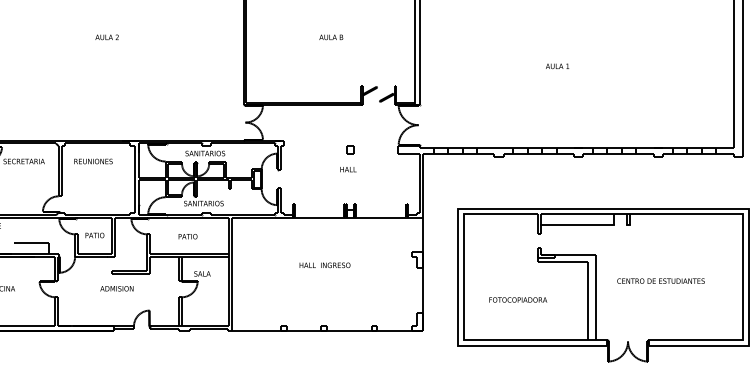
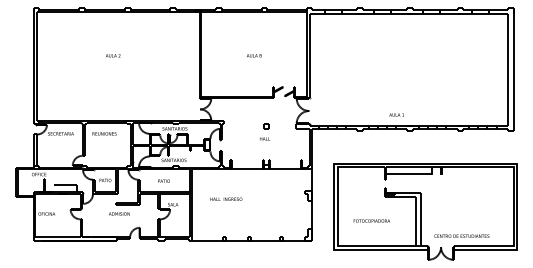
text: (557, 65) -> (396, 114), moved
text: (325, 264) -> (226, 198), moved
text: (660, 280) -> (461, 235), moved

